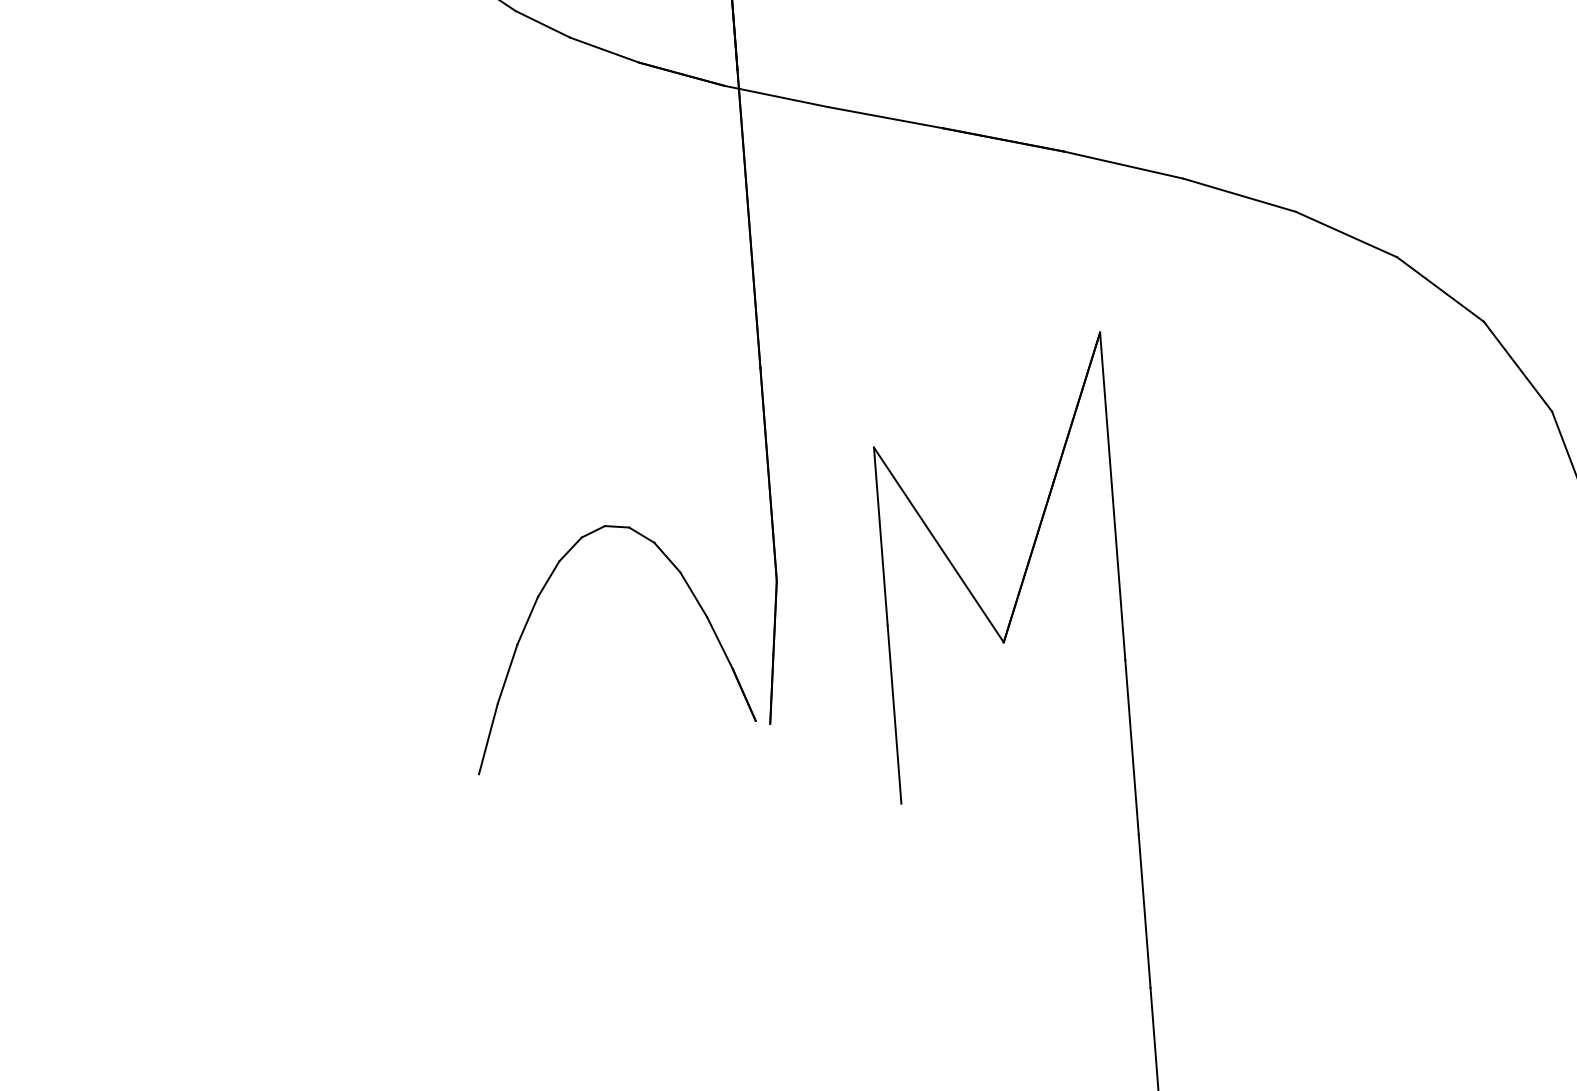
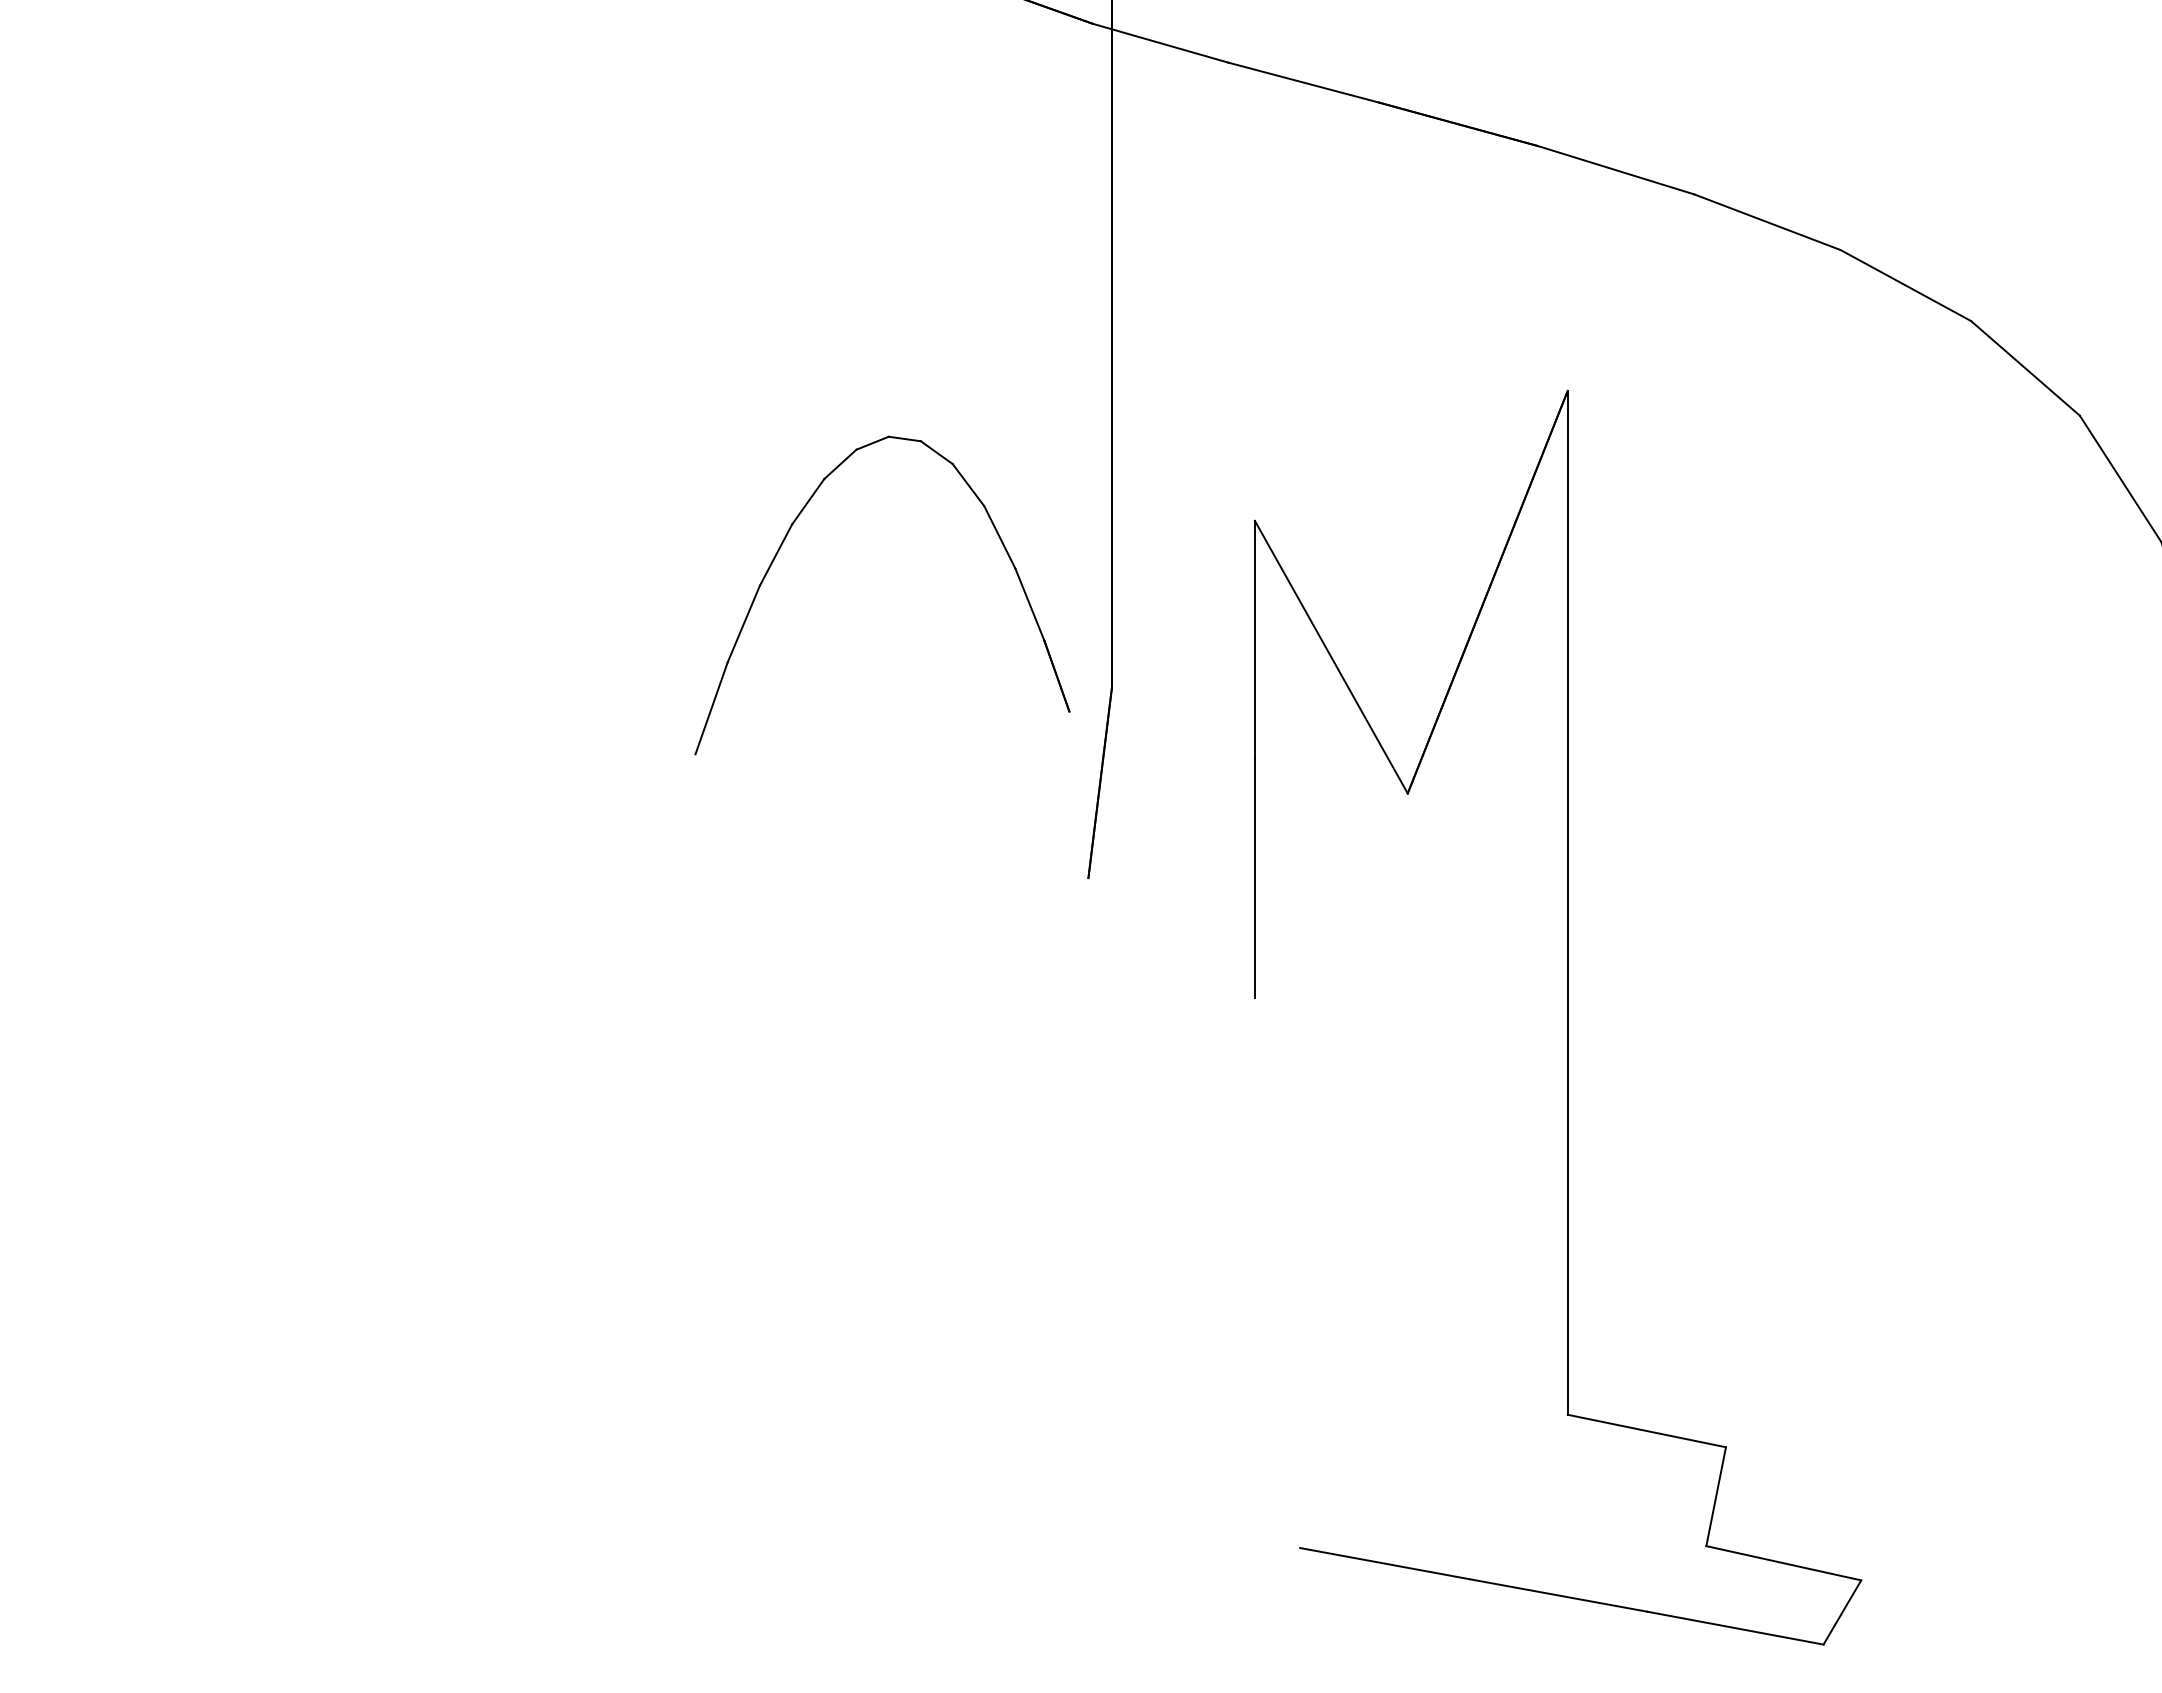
part: (531, 613) -> (782, 545), moved

